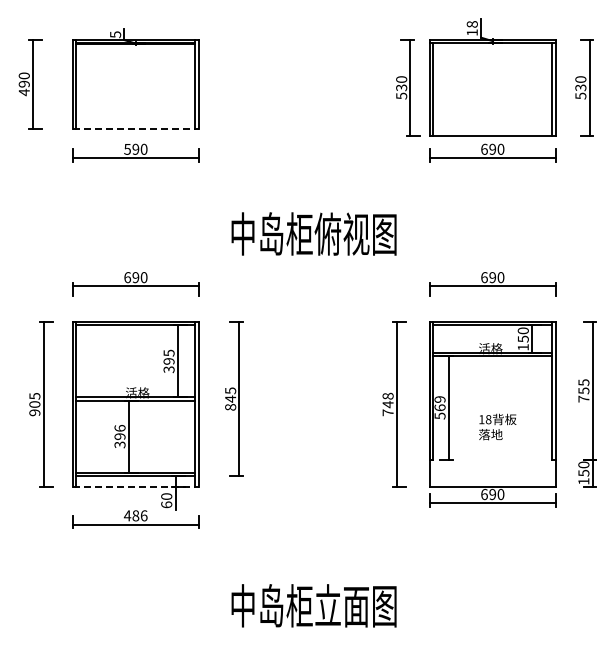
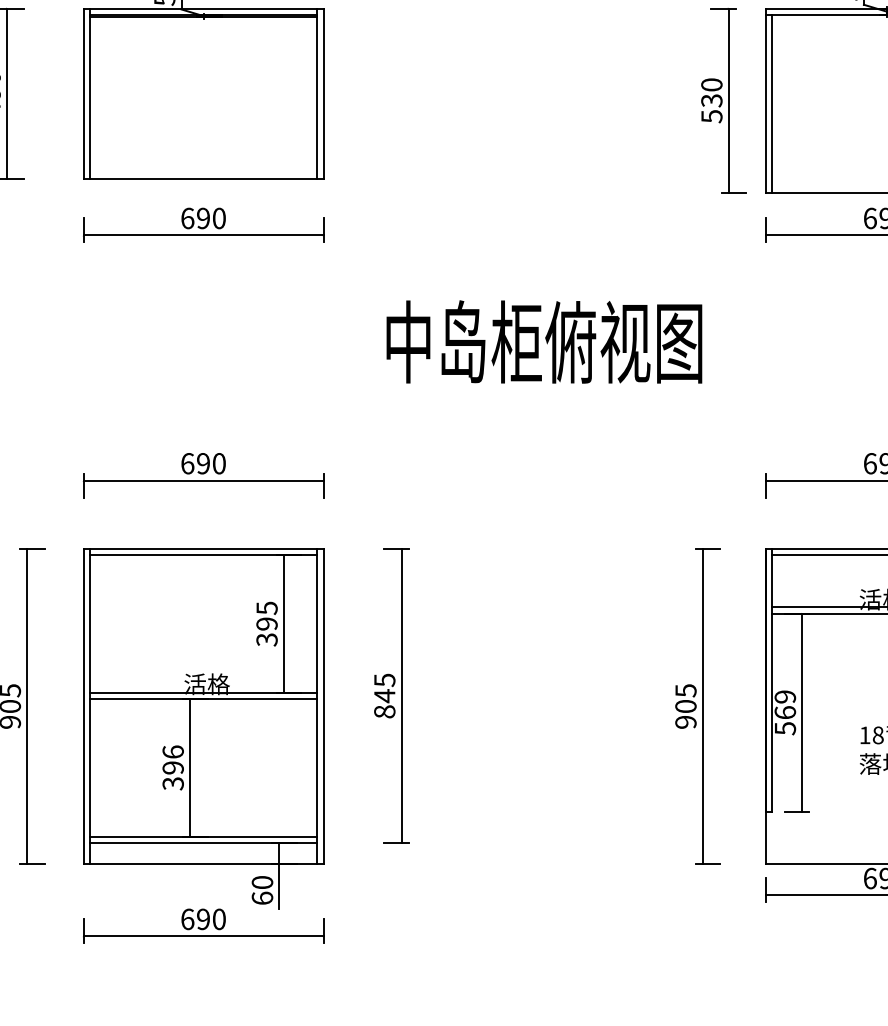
line: (135, 128) -> (202, 178), dashed -> solid
text: (127, 148) -> (187, 216), 590 -> 690
text: (313, 233) -> (543, 341), moved
text: (387, 404) -> (684, 706), 748 -> 905
line: (135, 486) -> (202, 863), dashed -> solid
text: (135, 515) -> (202, 918), 486 -> 690

